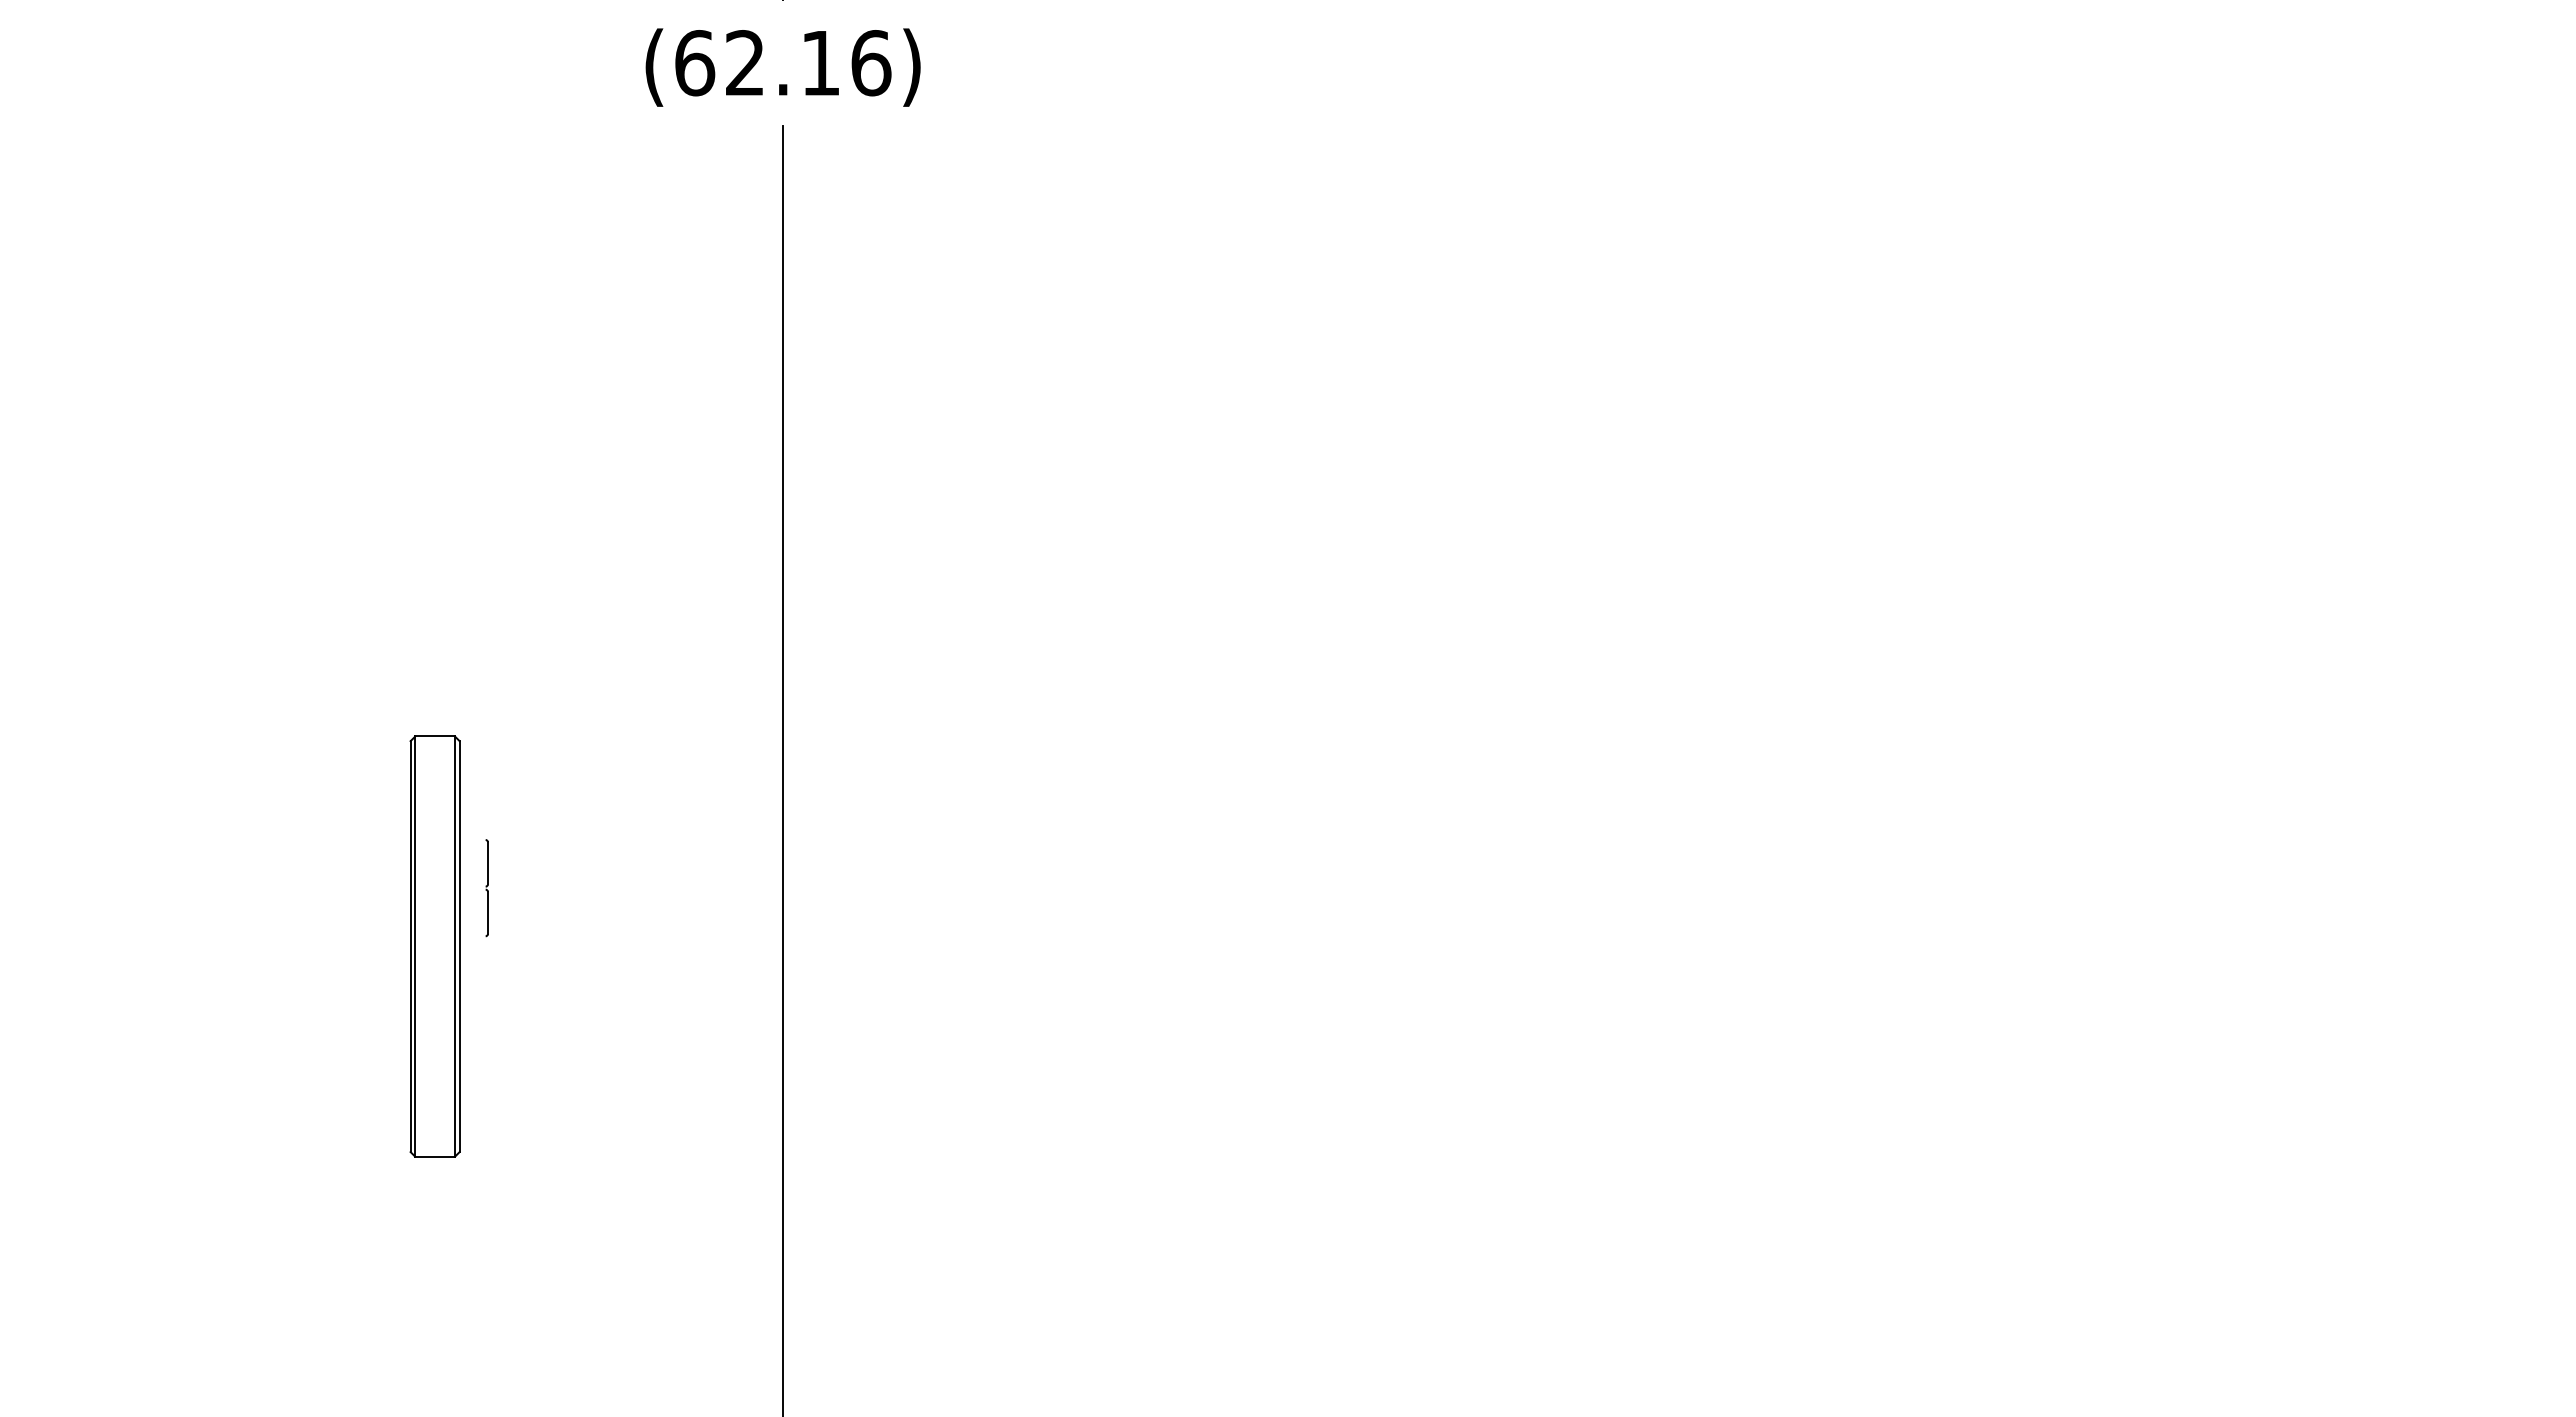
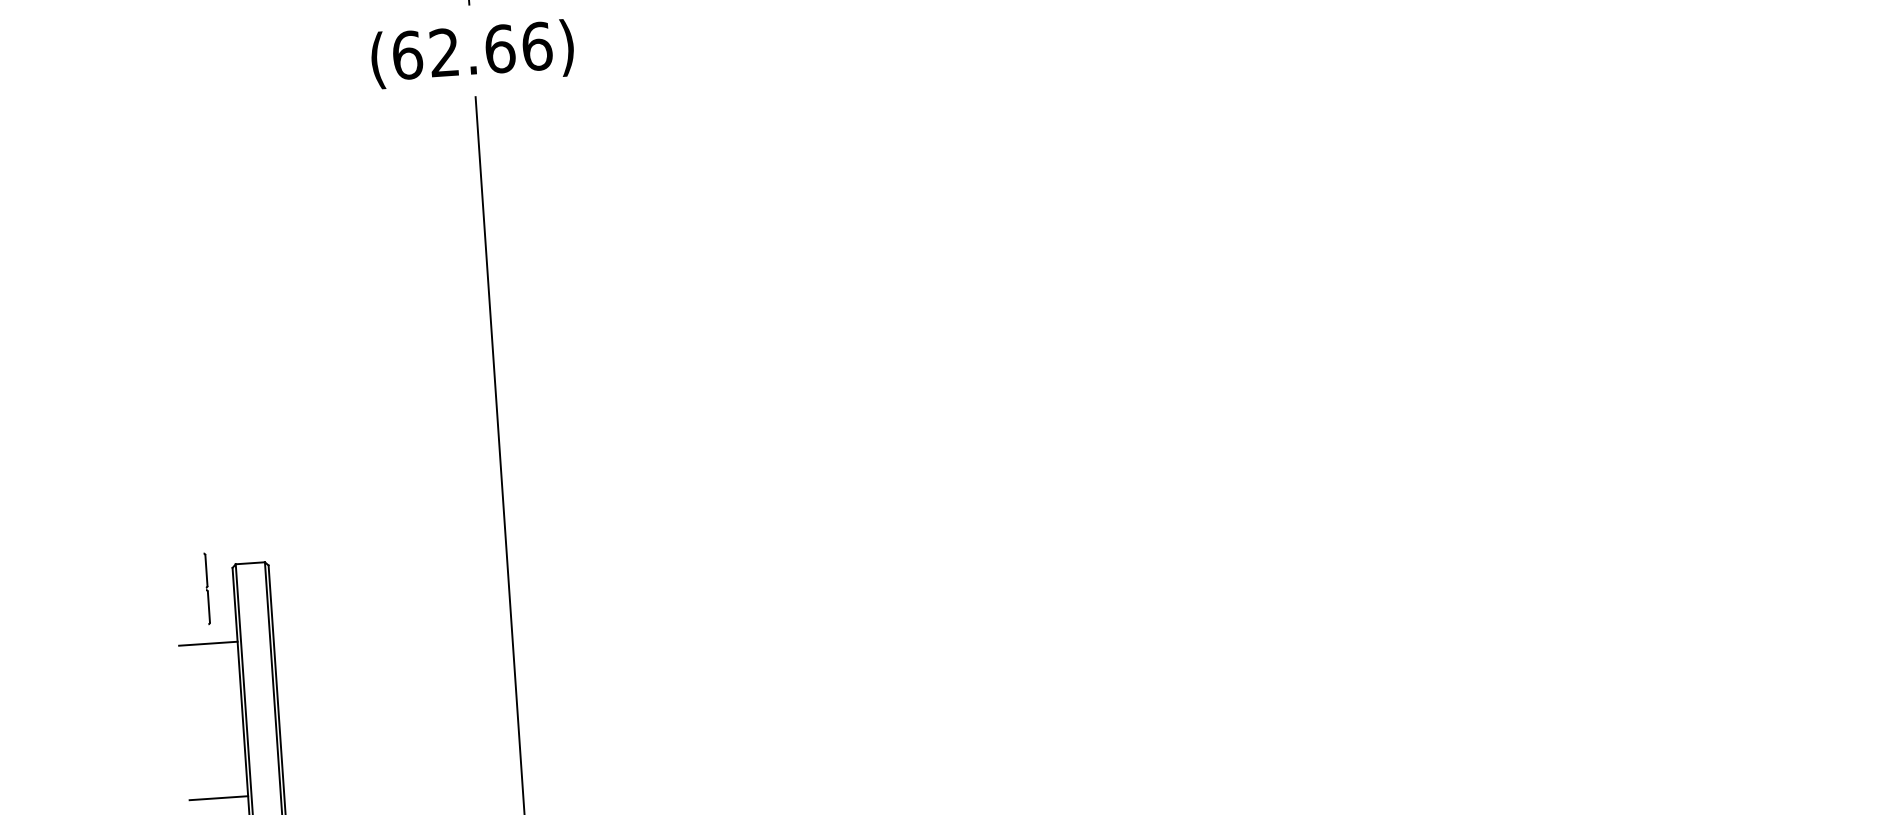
text: (821, 63) -> (500, 49), (62.16) -> (62.66)
line: (370, 841) -> (208, 643), added
part: (486, 888) -> (206, 589), moved
line: (370, 1051) -> (218, 798), added

